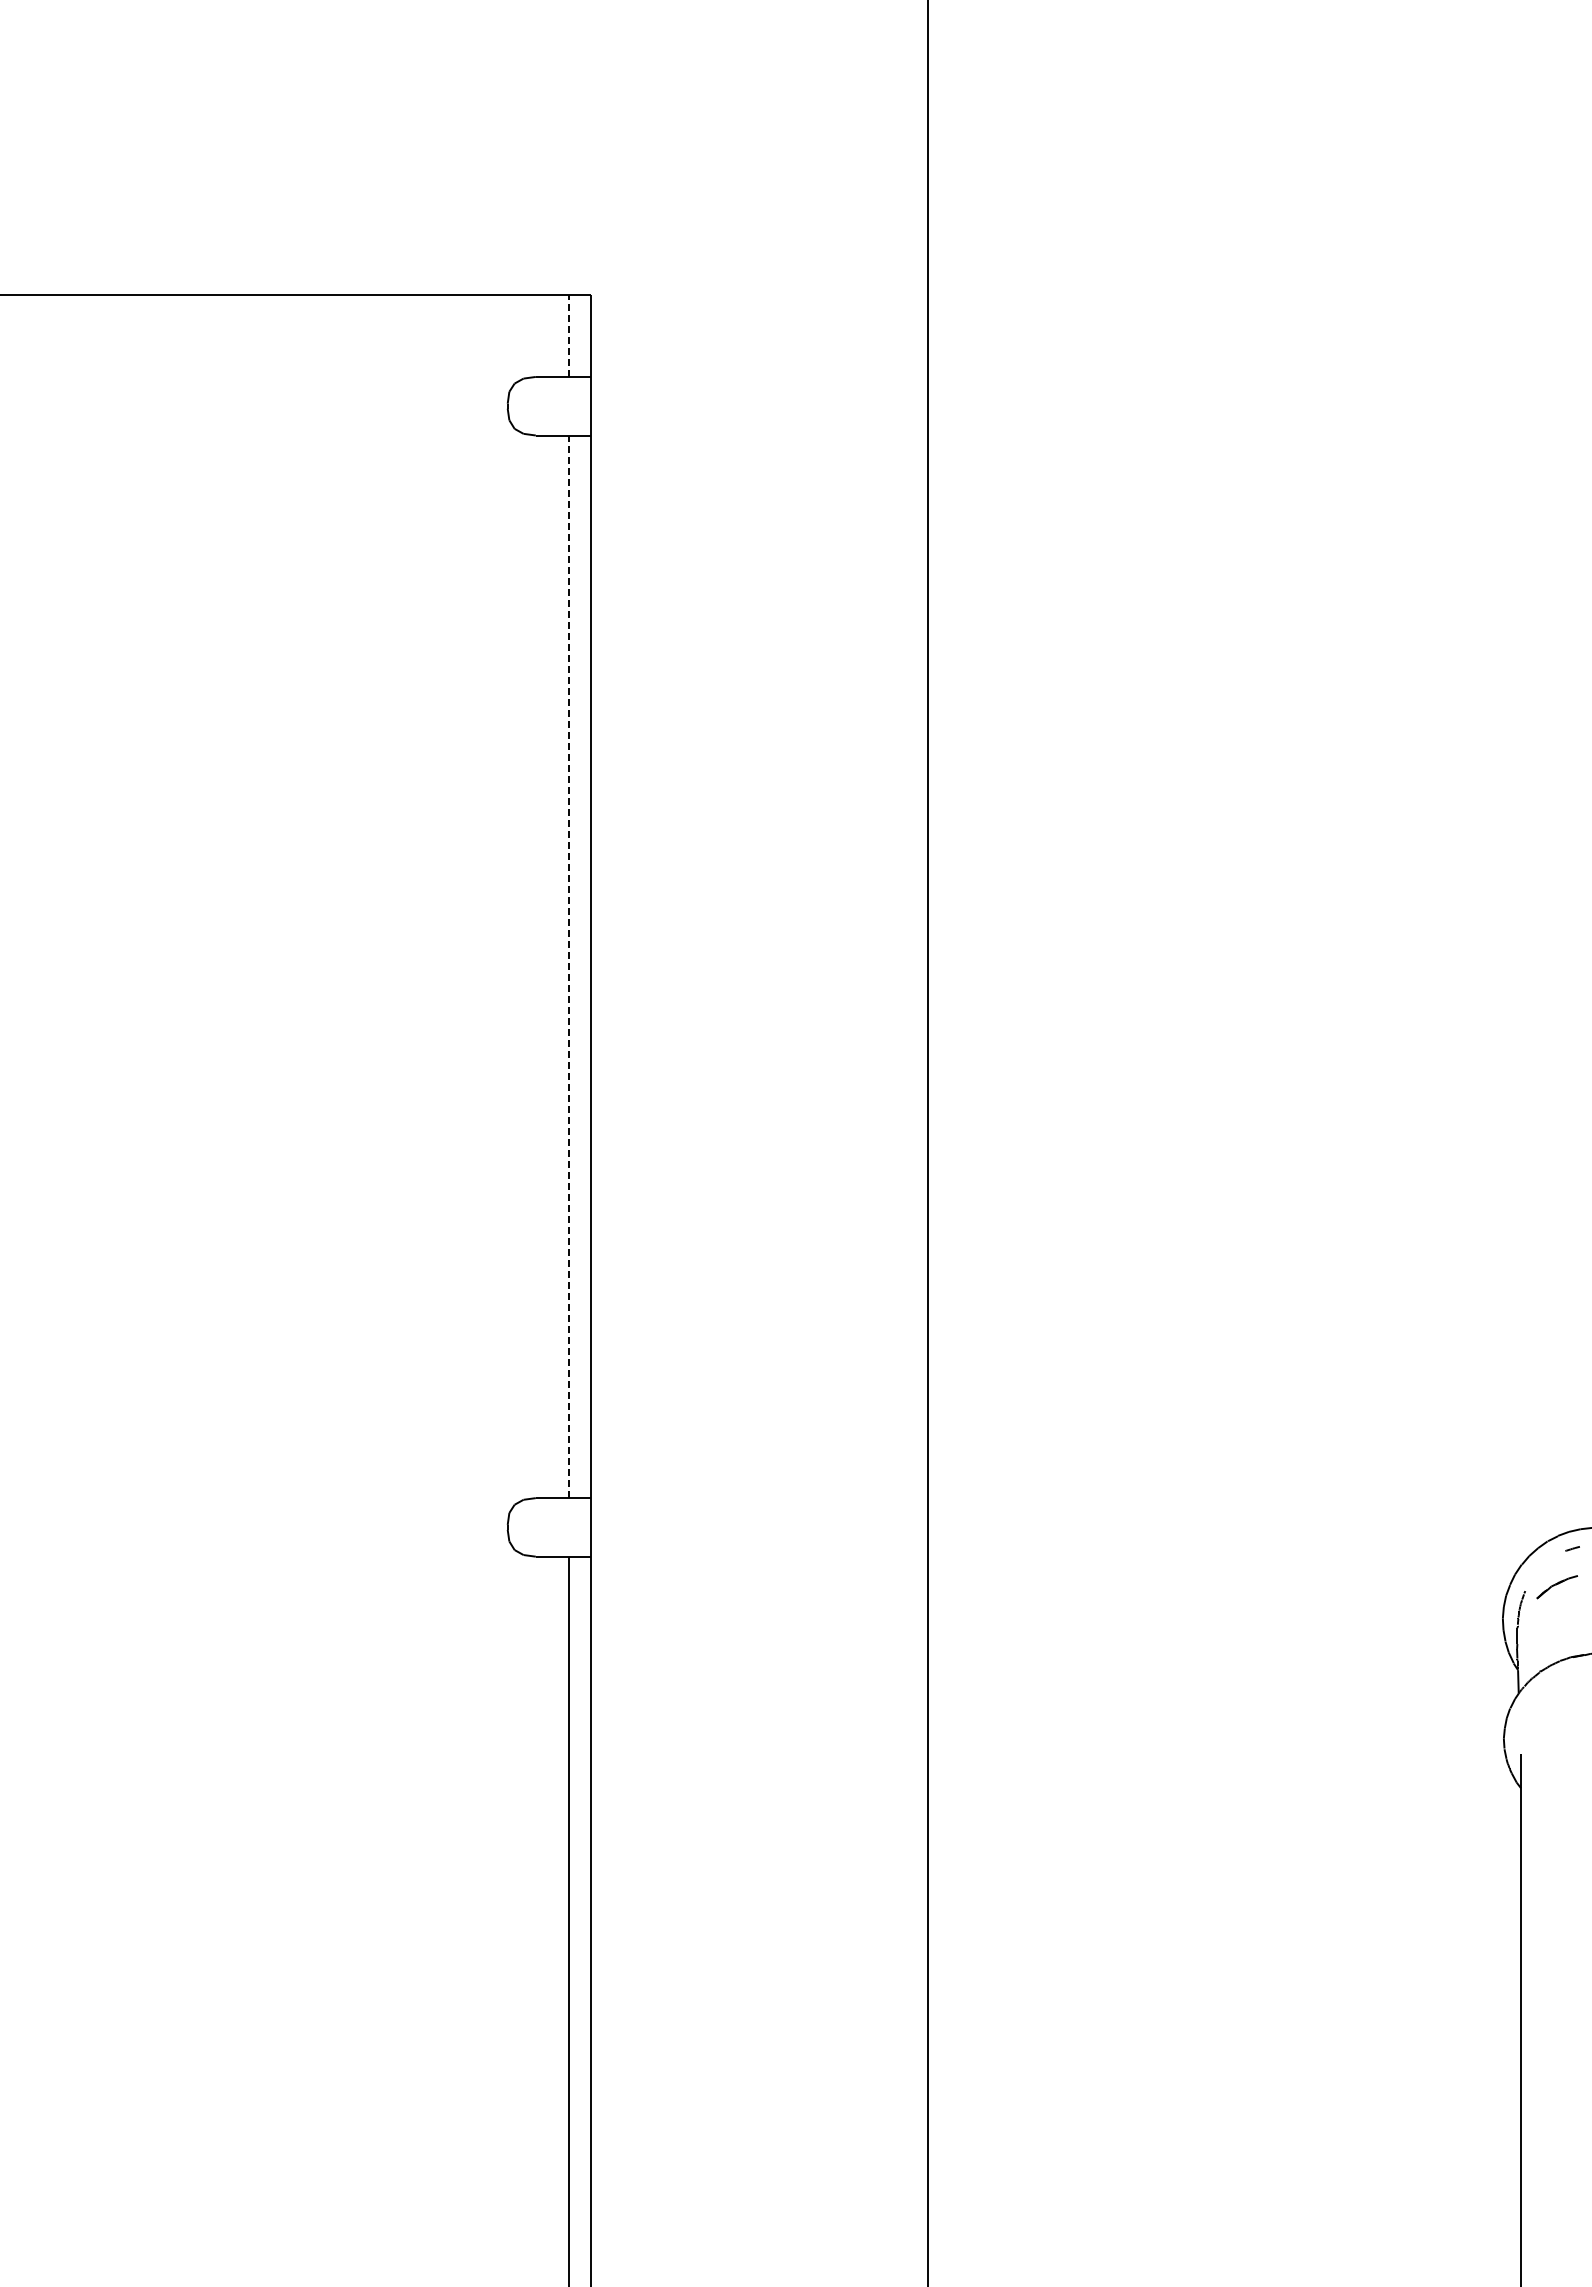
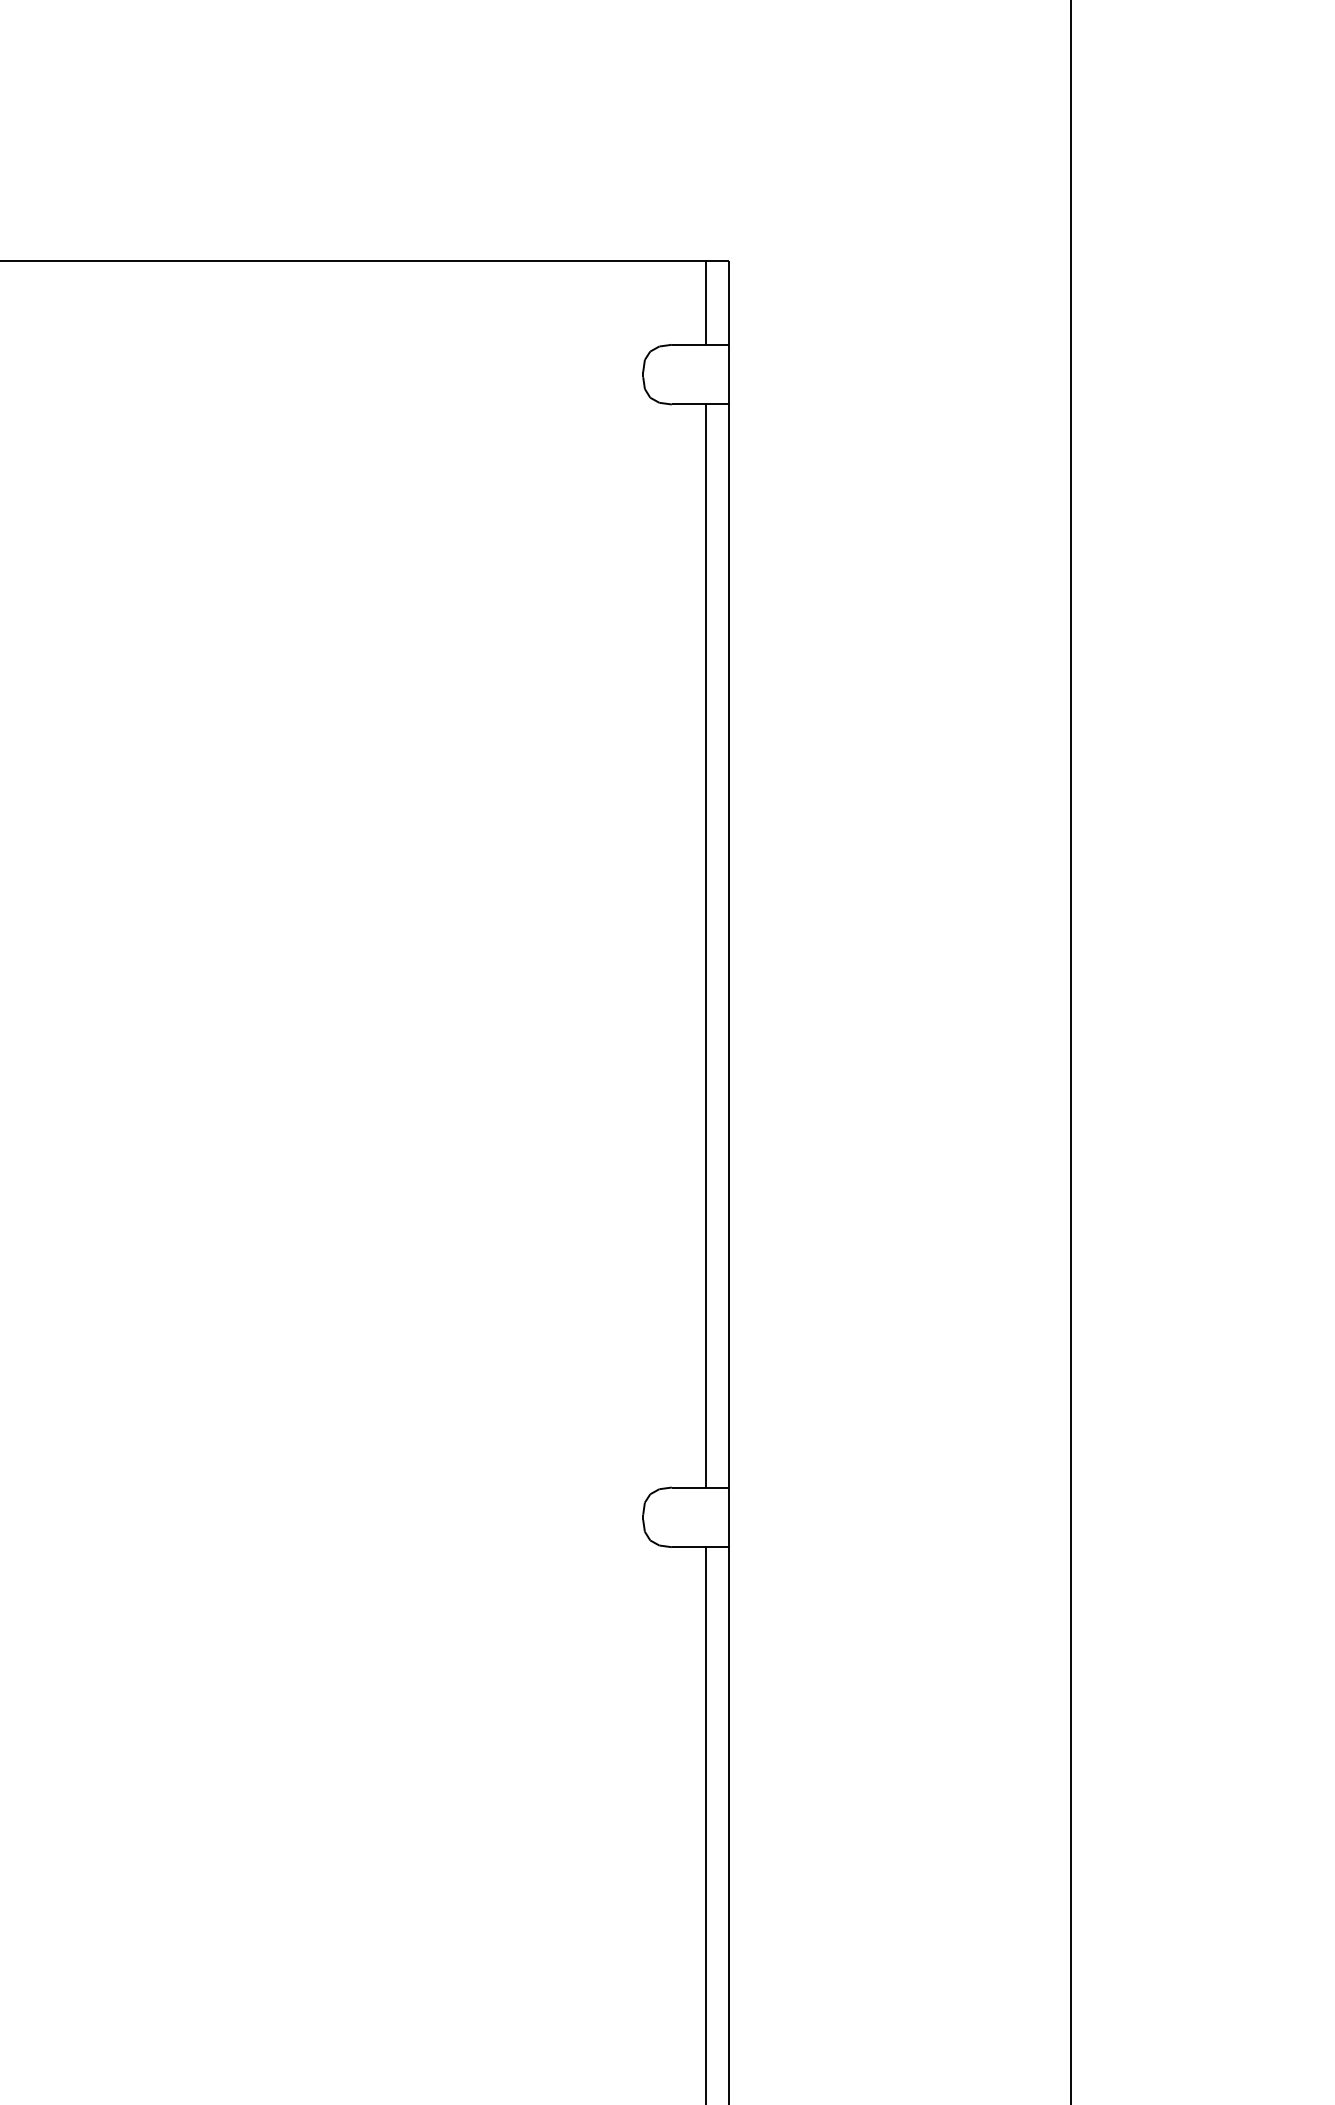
line: (569, 335) -> (706, 302), dashed -> solid
line: (569, 966) -> (706, 945), dashed -> solid

